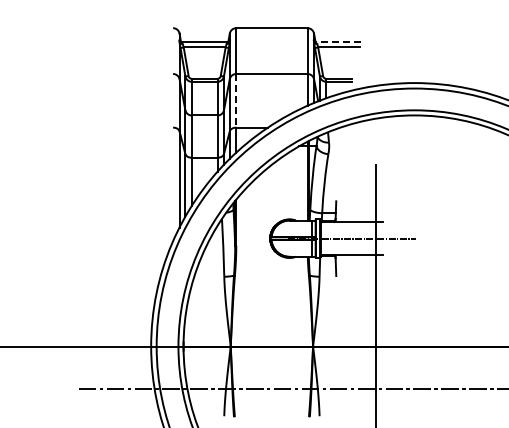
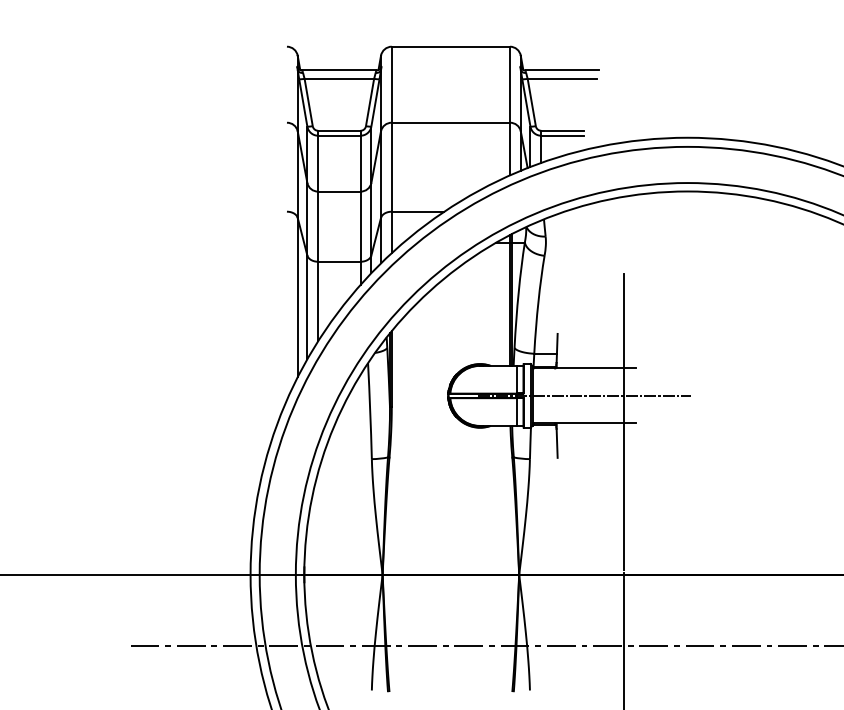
line: (338, 42) -> (561, 70), dashed -> solid
line: (236, 100) -> (392, 166), dashed -> solid

